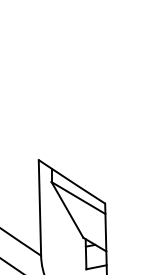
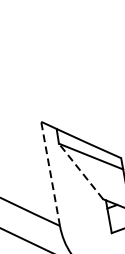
line: (39, 207) -> (50, 173), solid -> dashed
line: (67, 209) -> (80, 170), solid -> dashed

